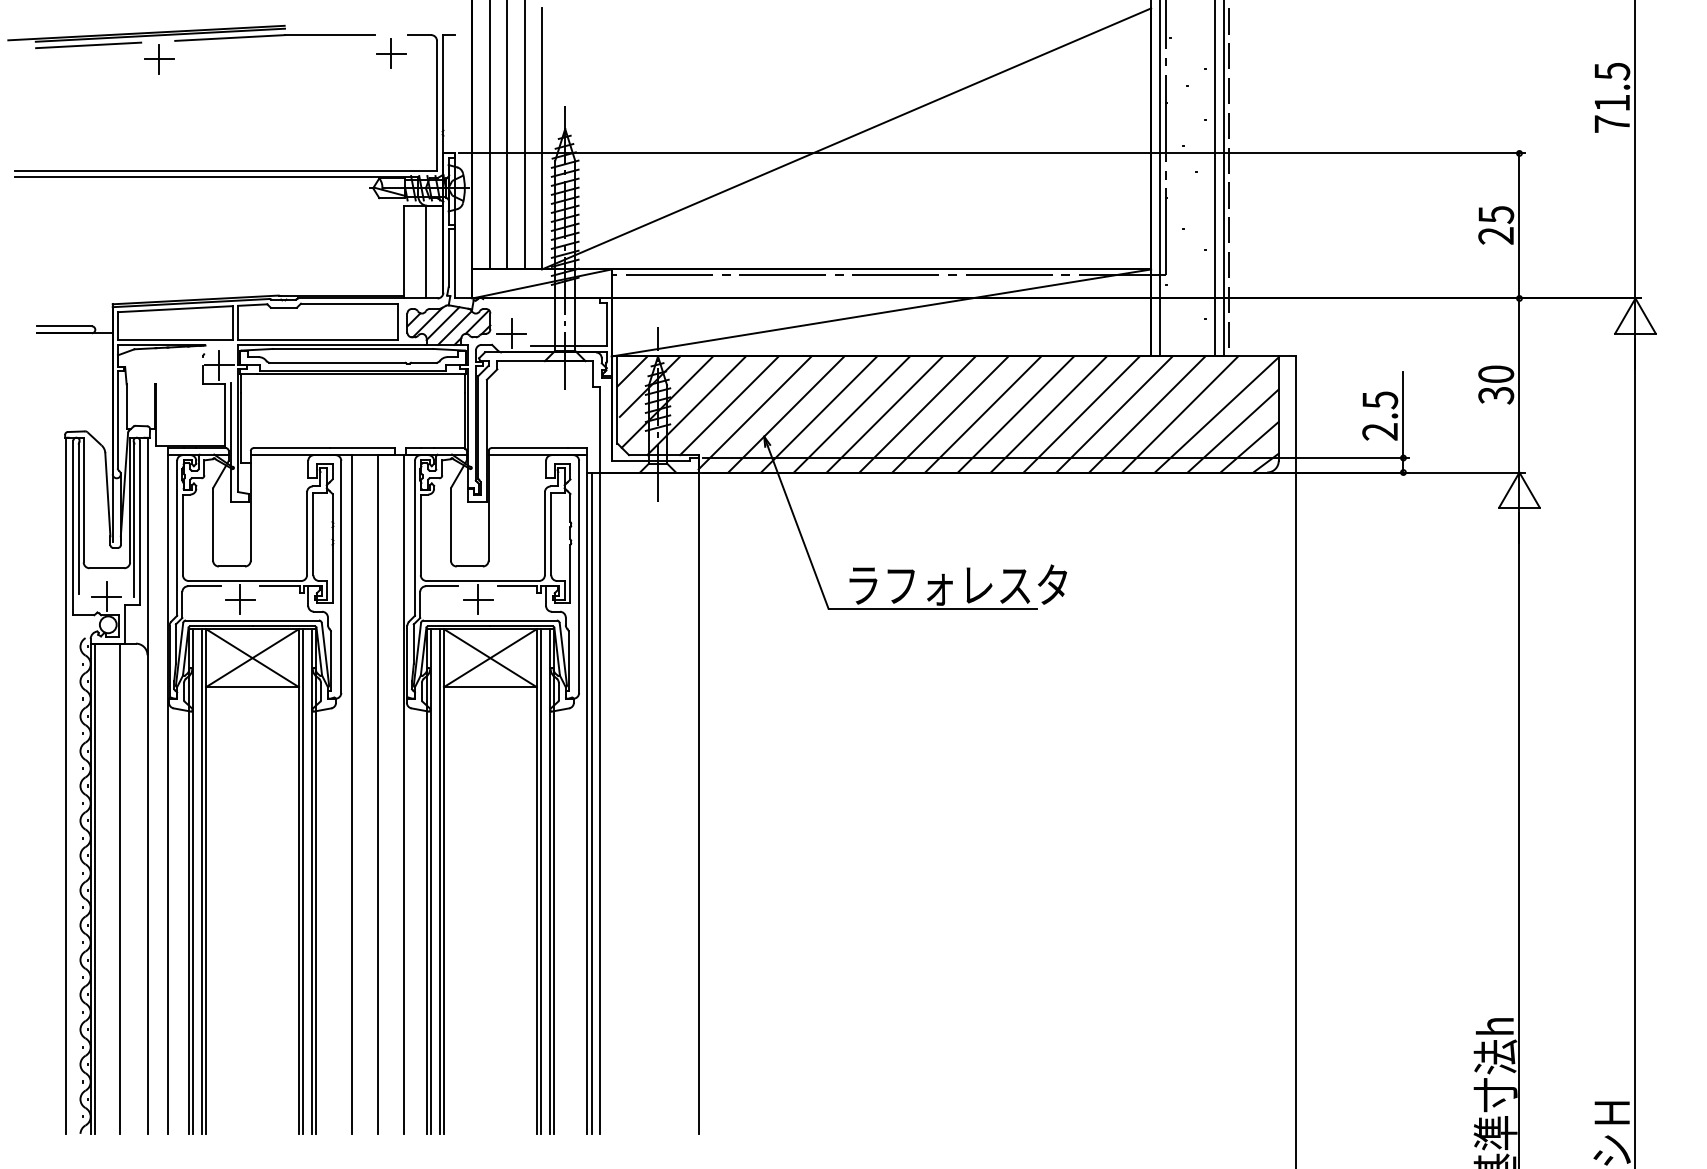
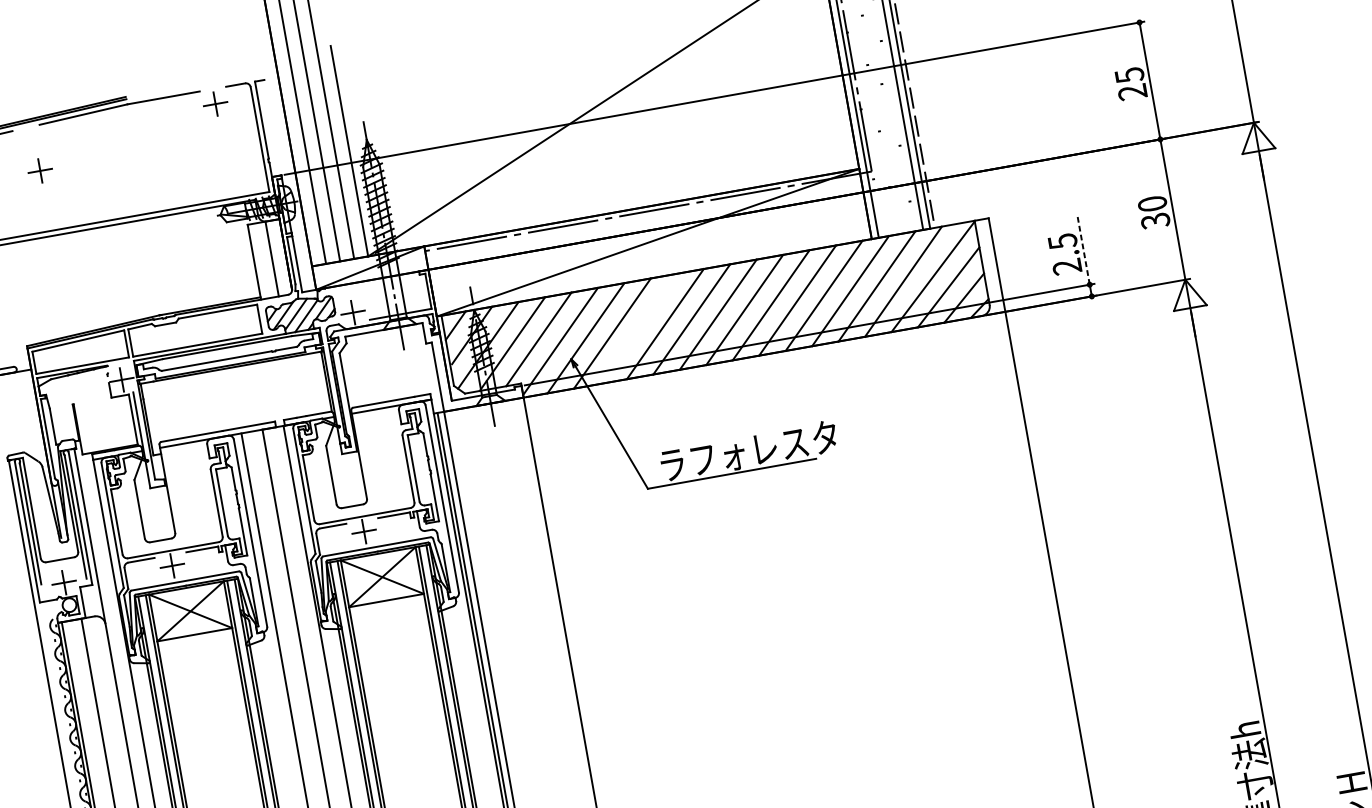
part: (159, 59) -> (40, 170), moved
line: (851, 414) -> (638, 328), removed
line: (1403, 414) -> (1083, 249), solid -> dashed

